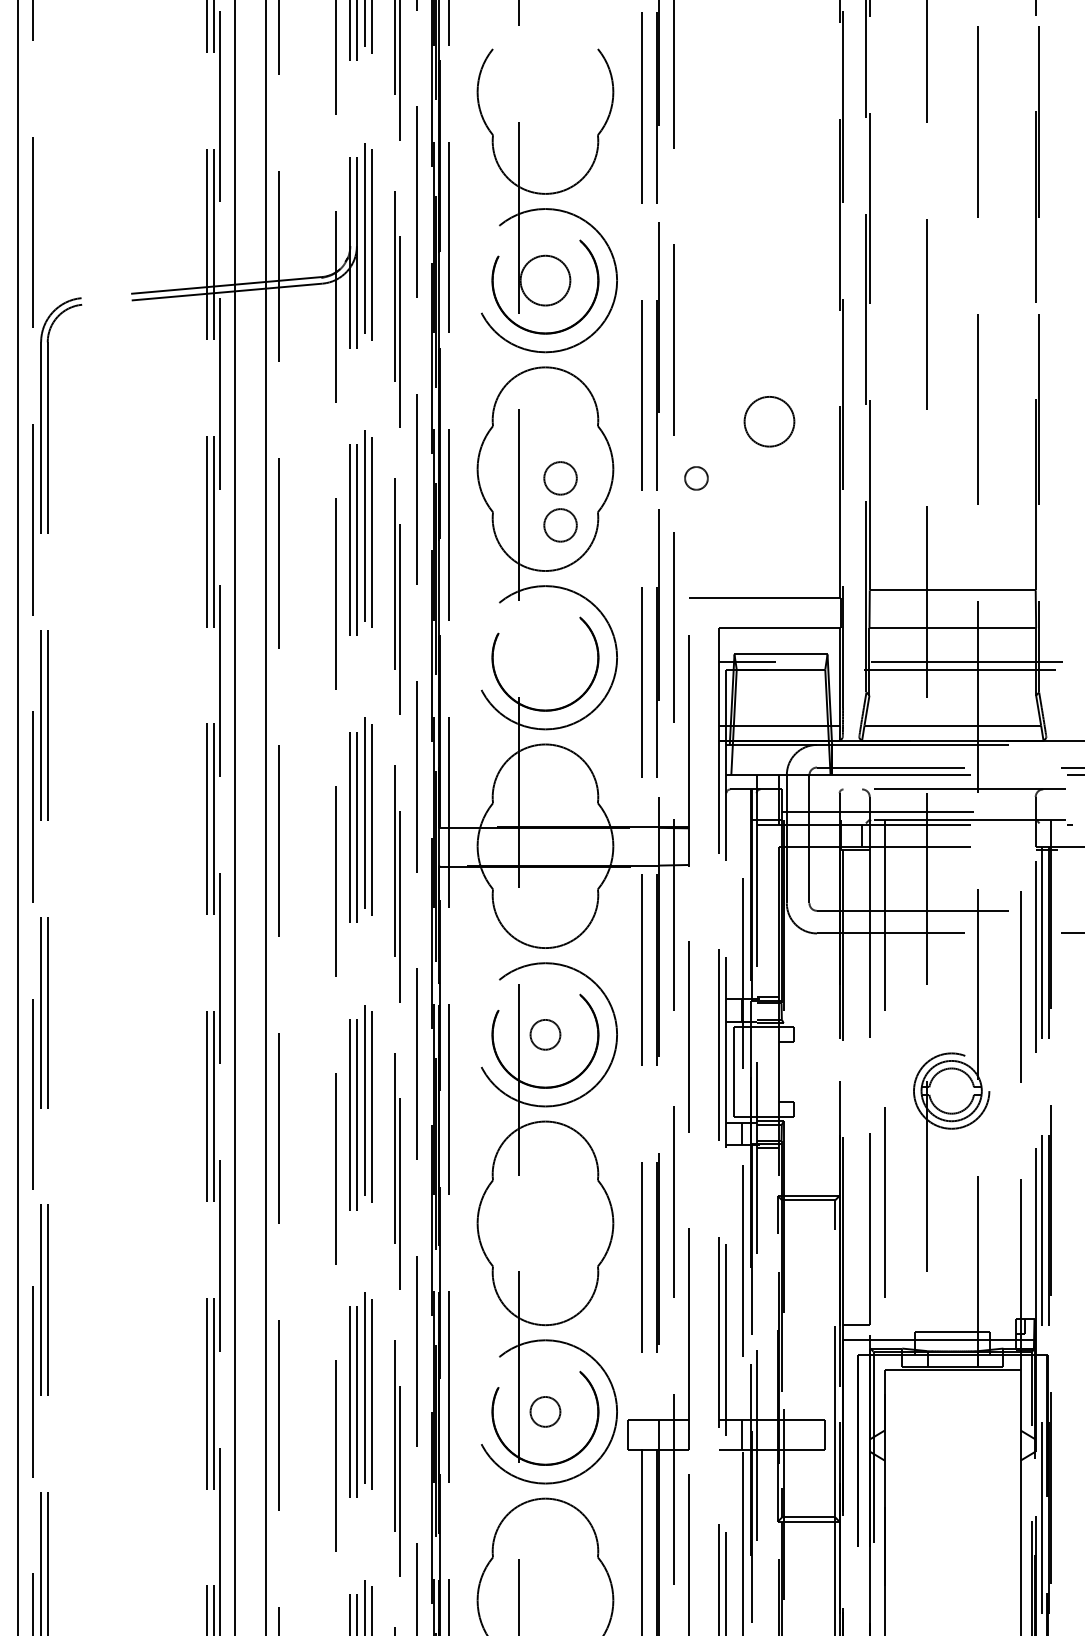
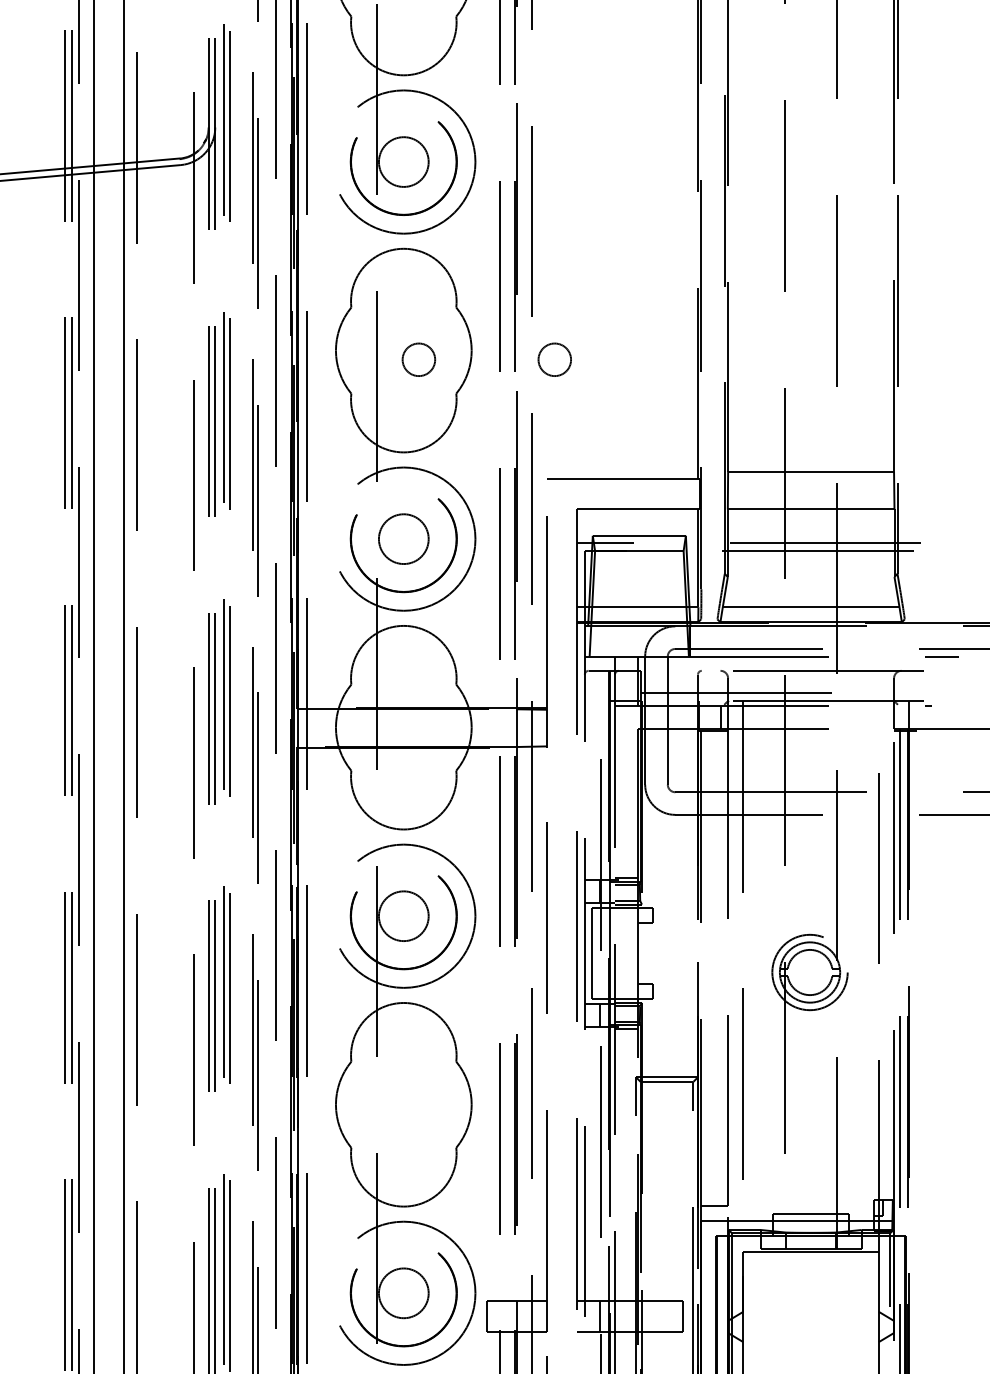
circle: (769, 421) -> (403, 538), moved
circle: (696, 478) -> (554, 359), size x1.43
circle: (560, 525) -> (418, 406), removed
circle: (545, 1034) -> (403, 915), size x1.67
circle: (545, 1411) -> (403, 1292), size x1.67

